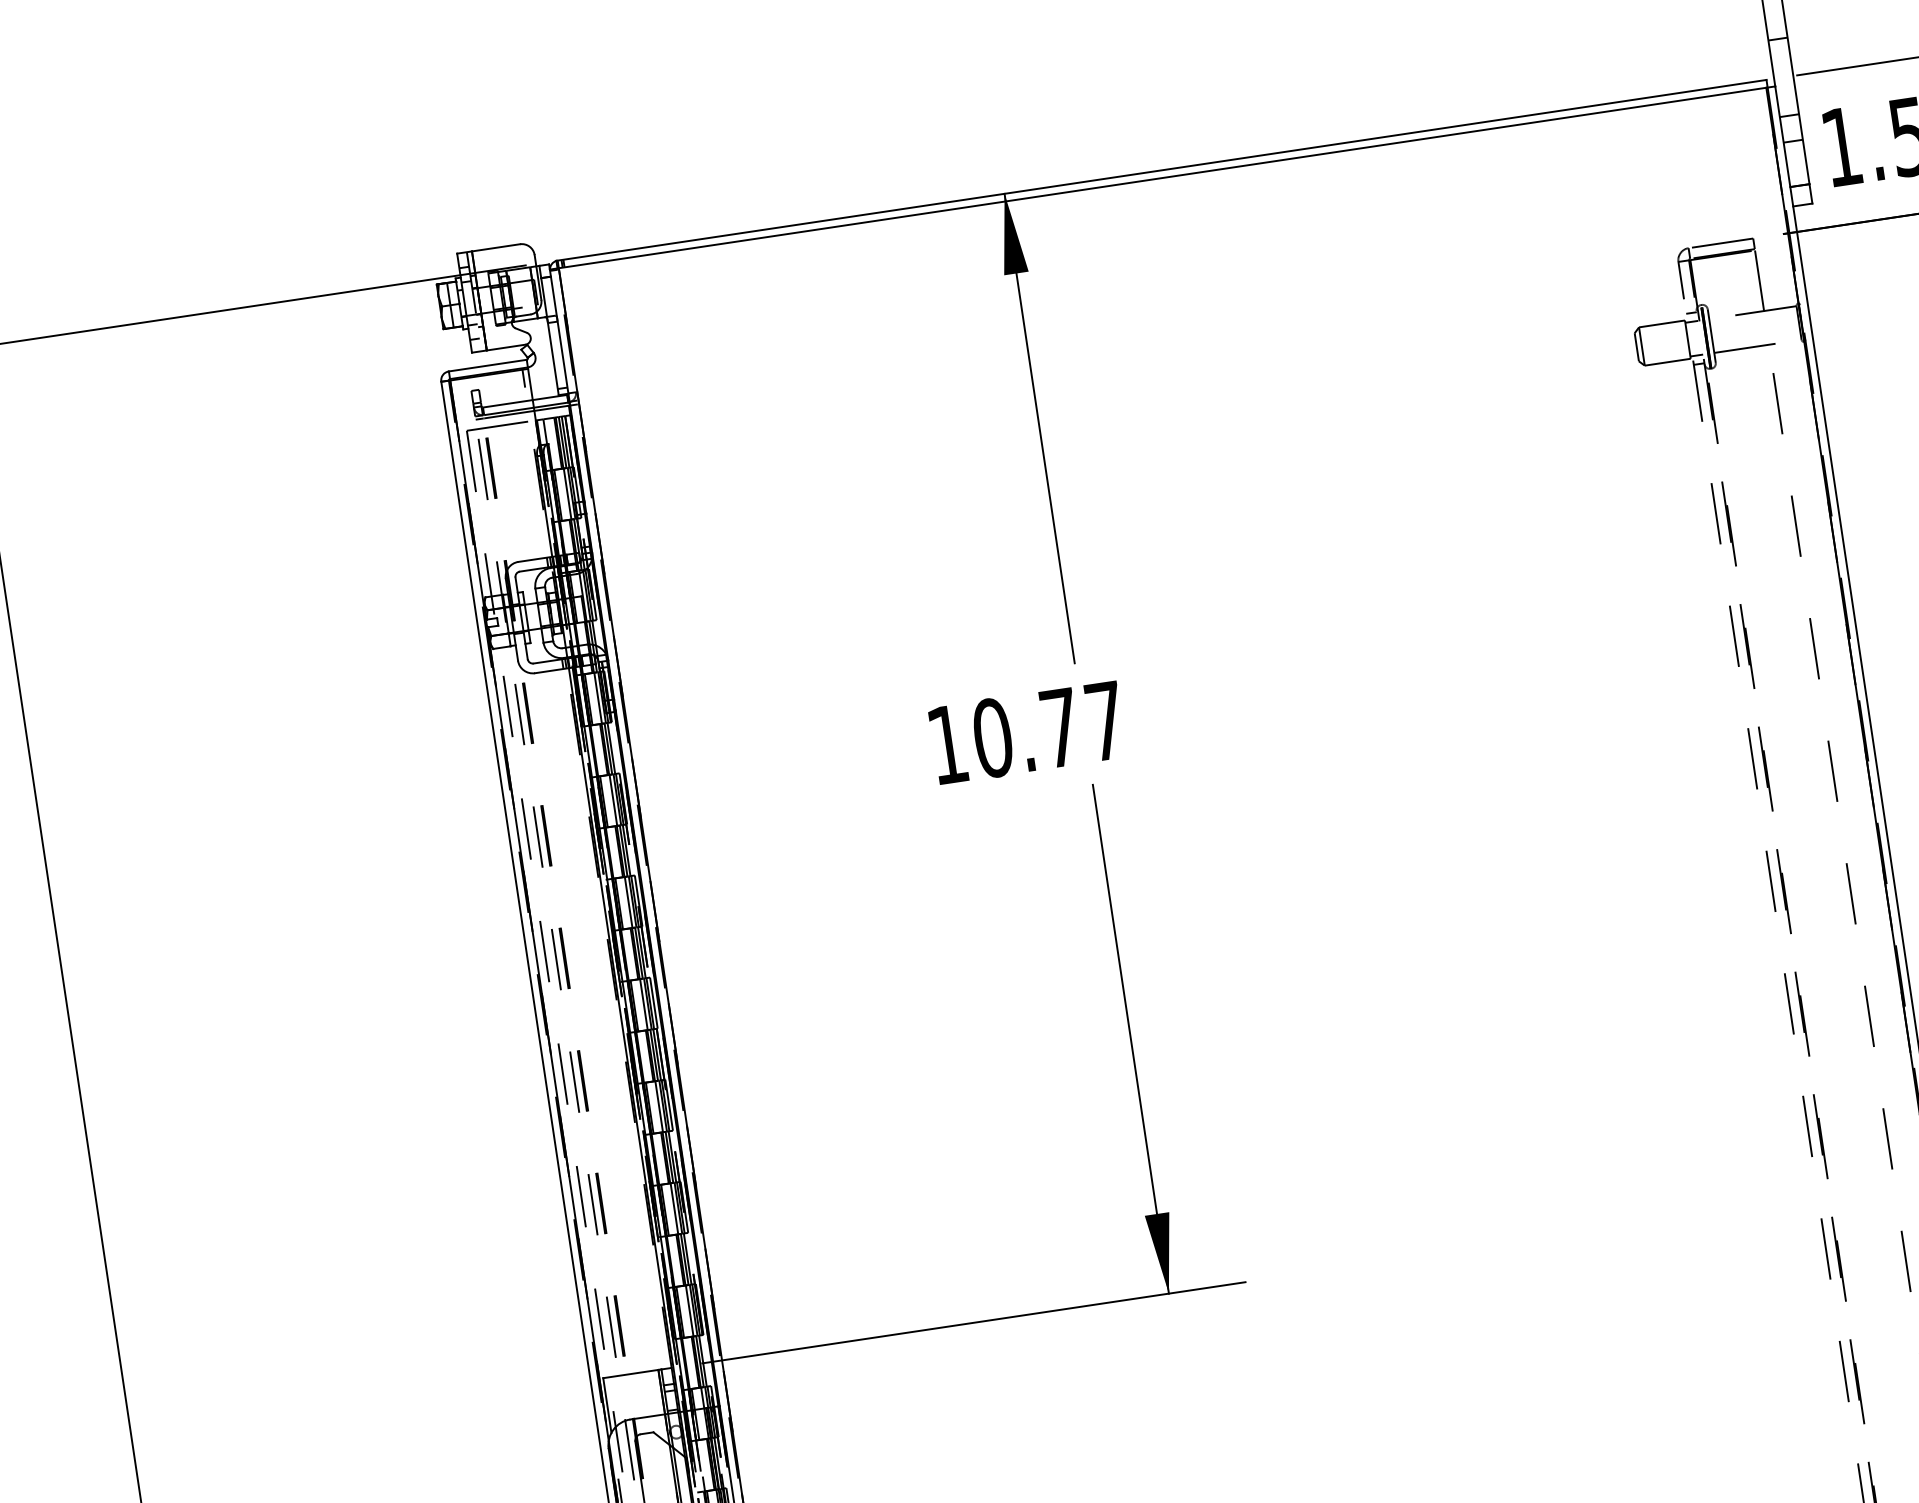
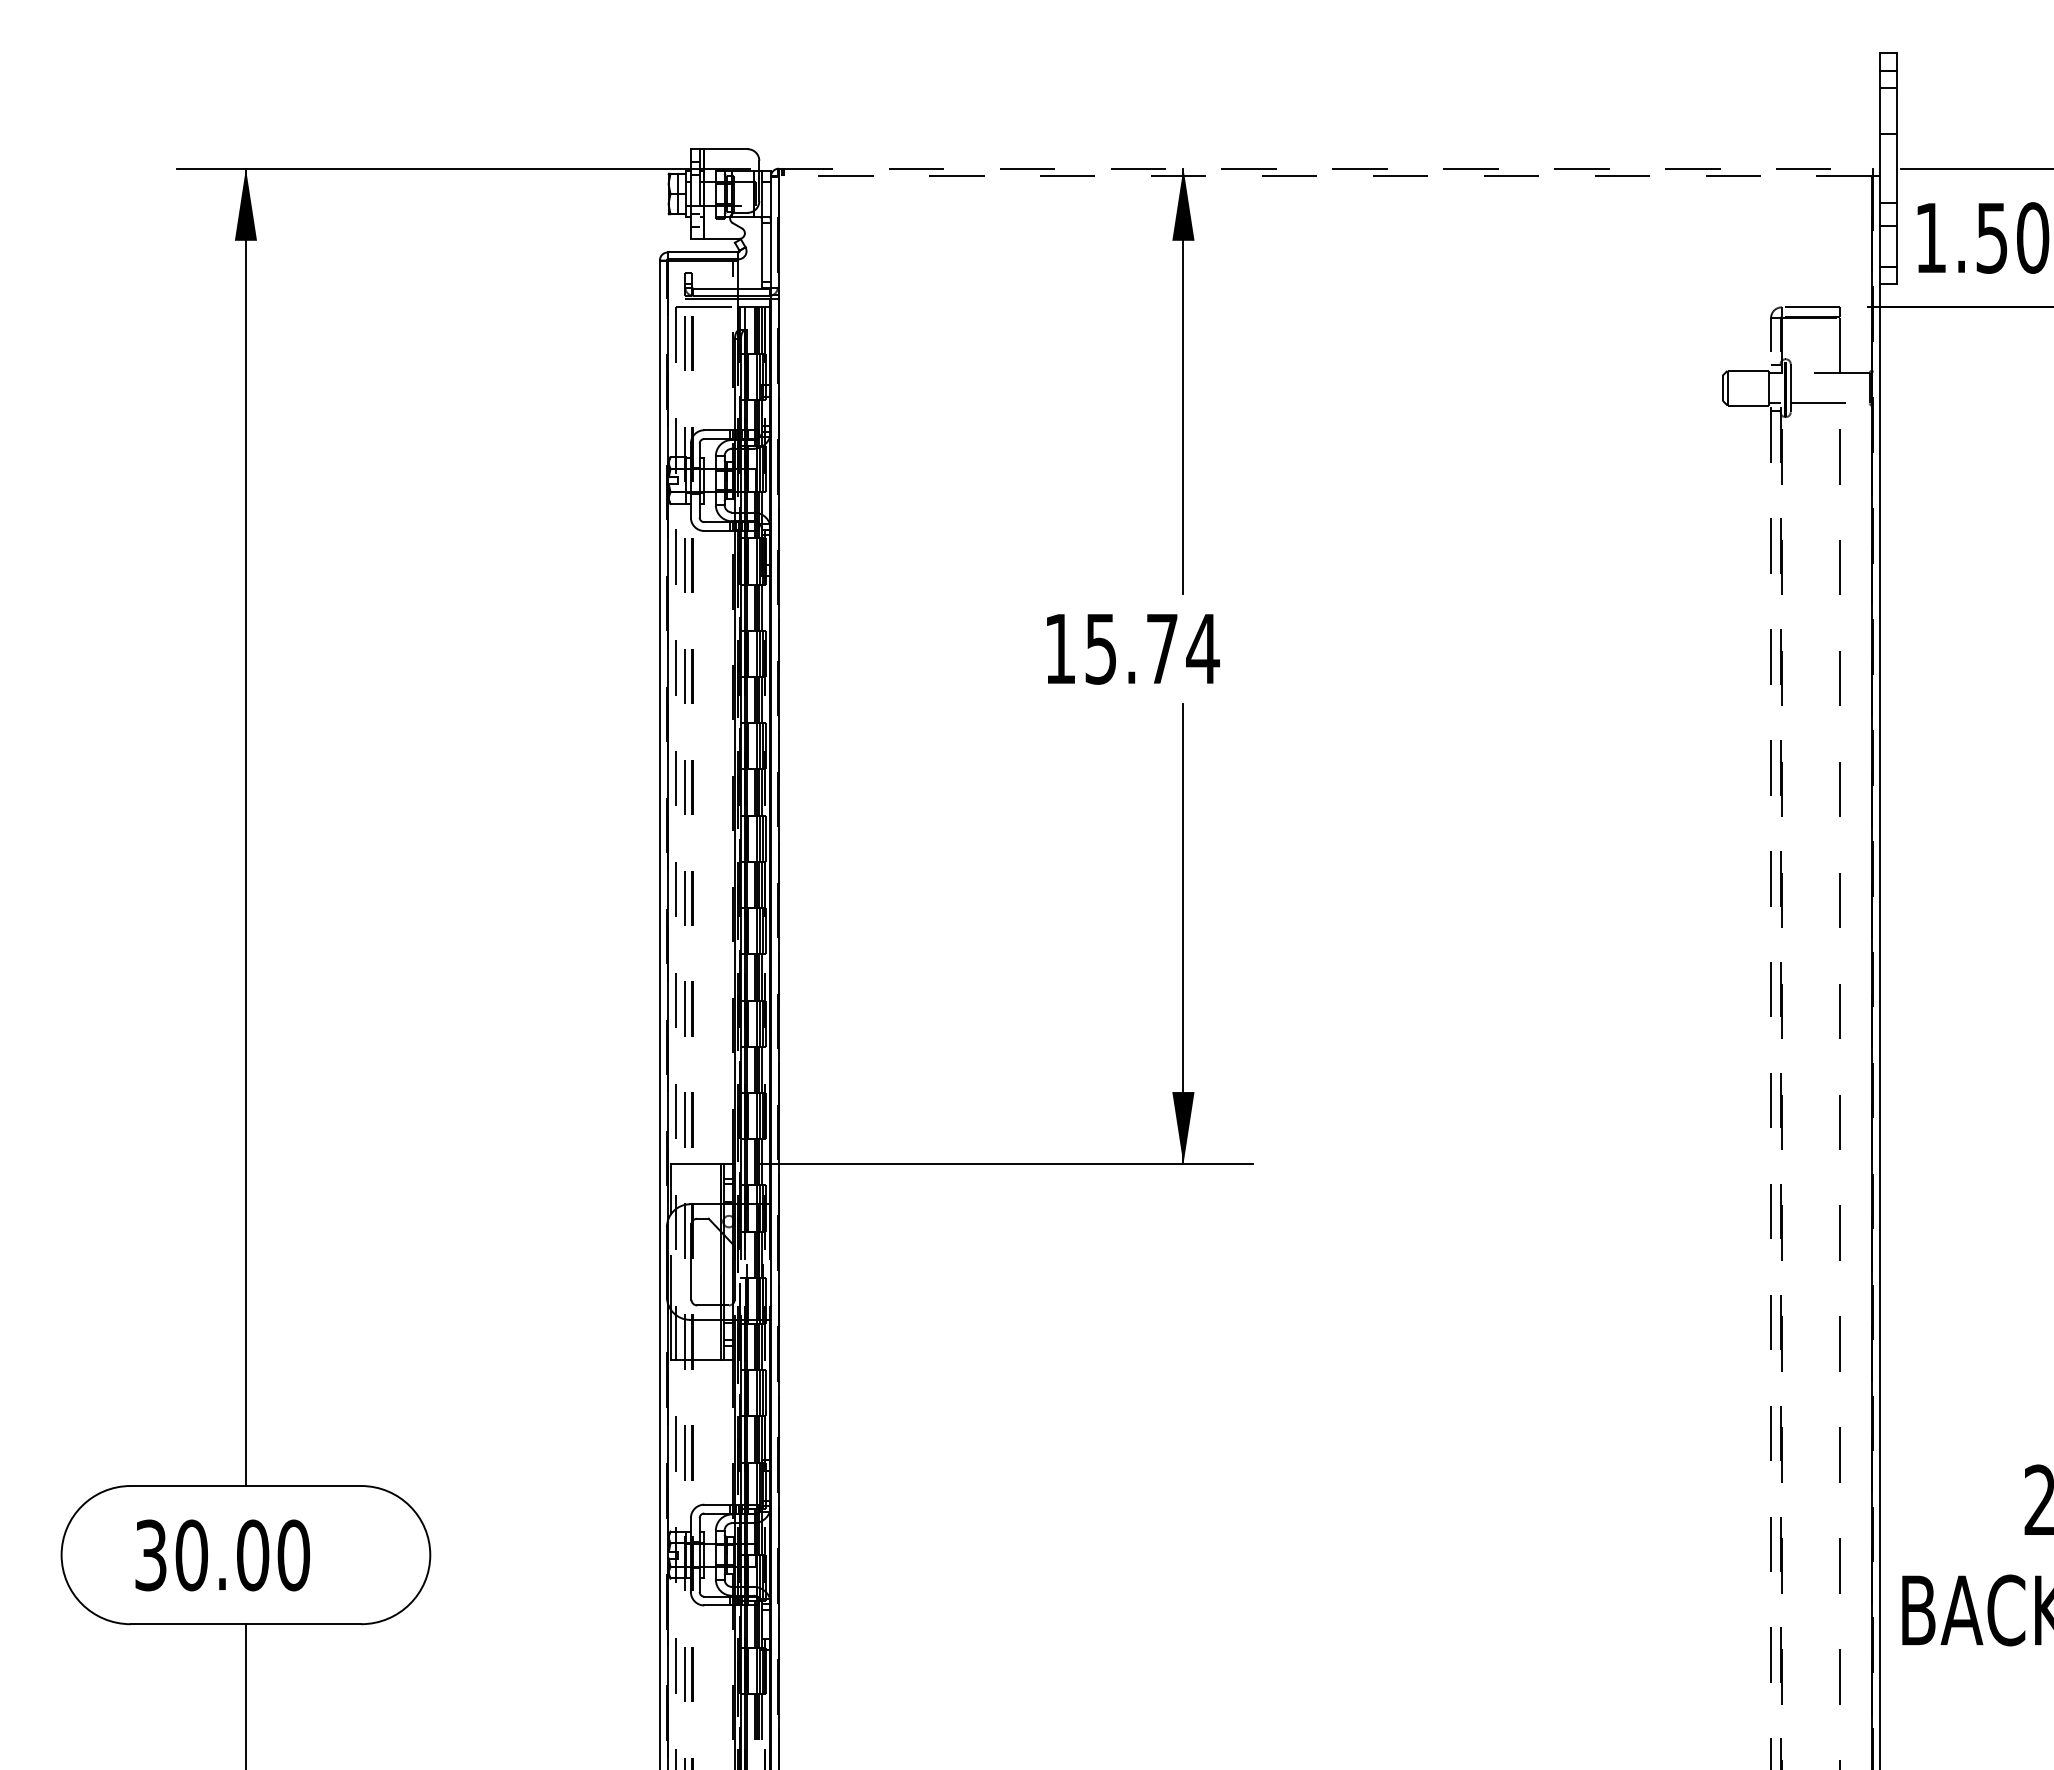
line: (1161, 170) -> (1325, 168), solid -> dashed
line: (1161, 178) -> (1324, 175), solid -> dashed
text: (1049, 729) -> (1152, 648), 10.77 -> 15.74

